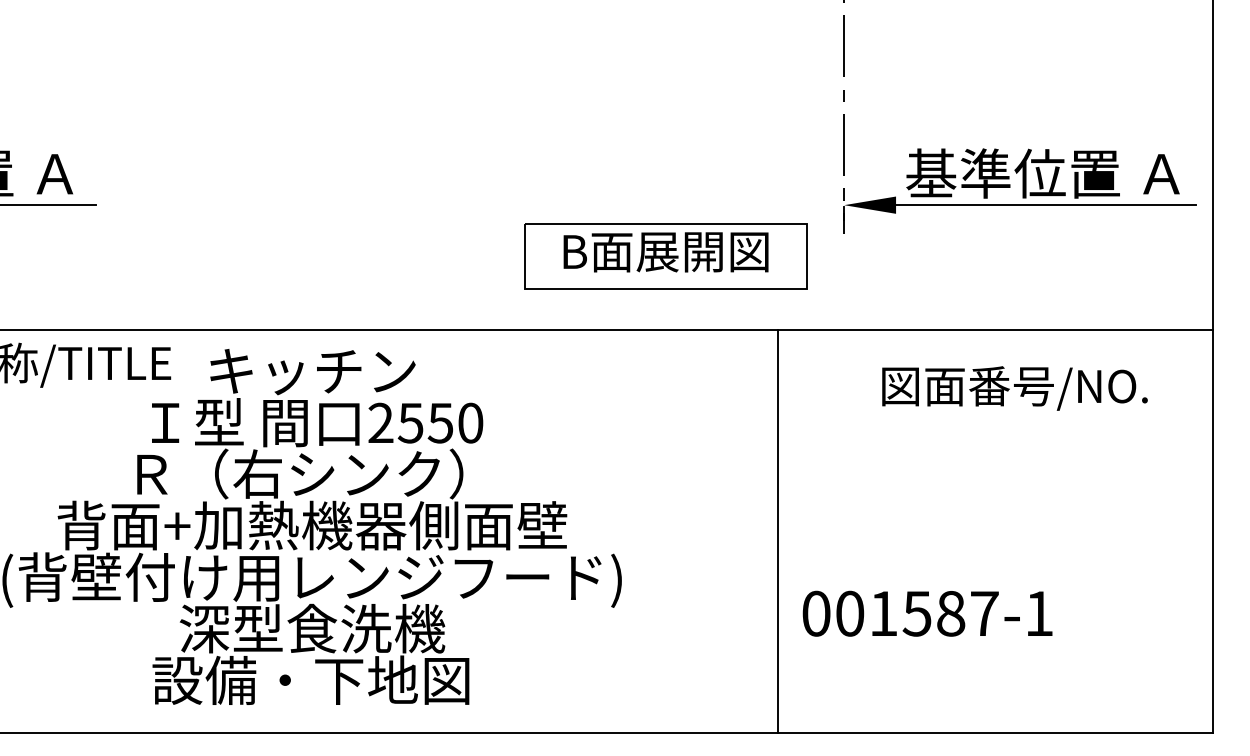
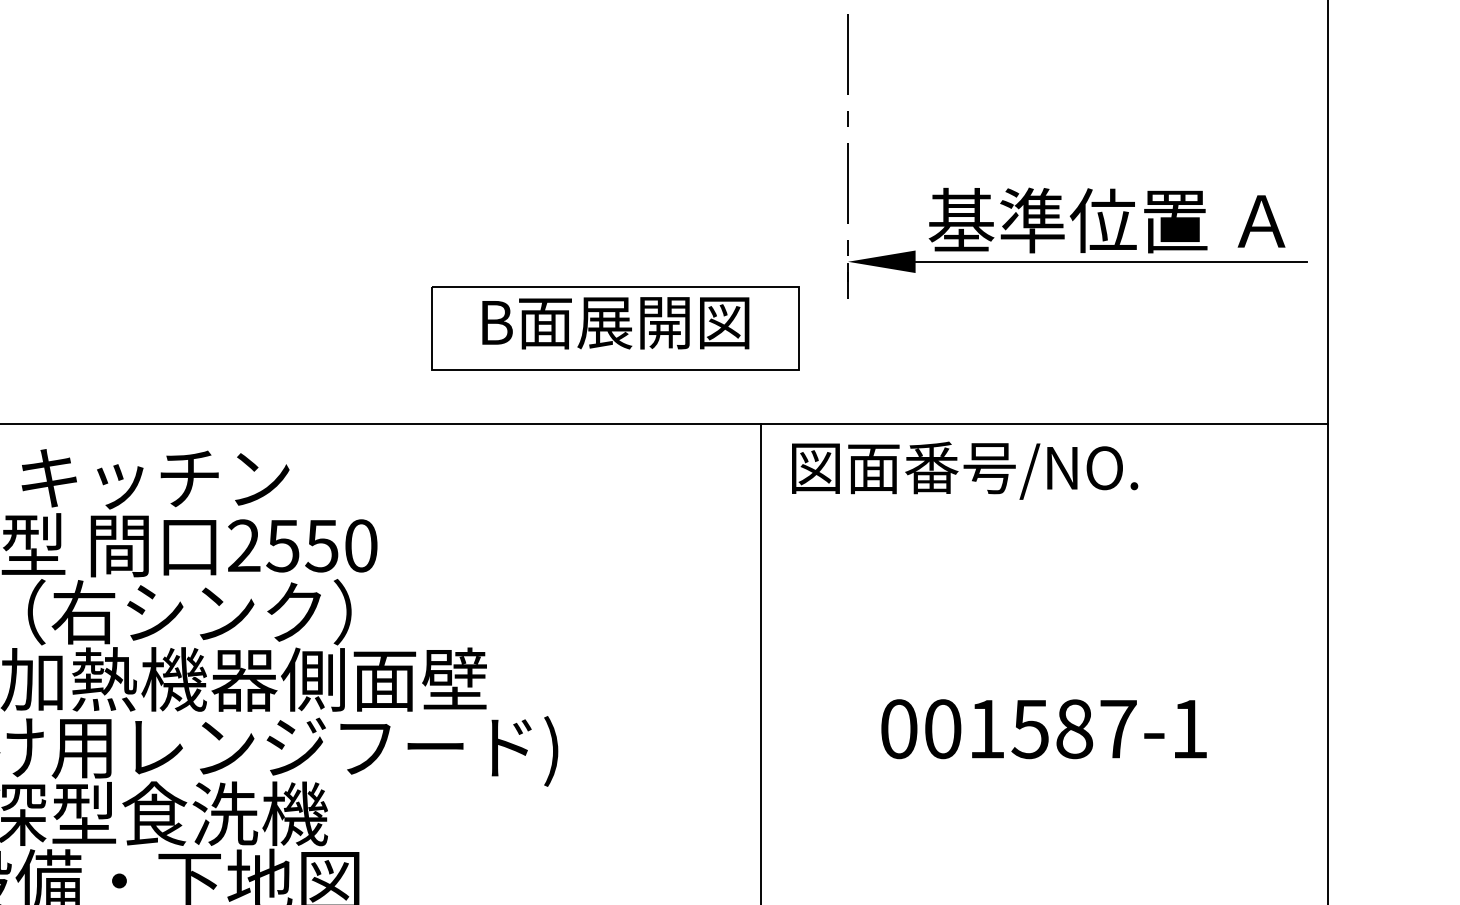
text: (1014, 388) -> (964, 470), moved
text: (927, 613) -> (1043, 728), moved

